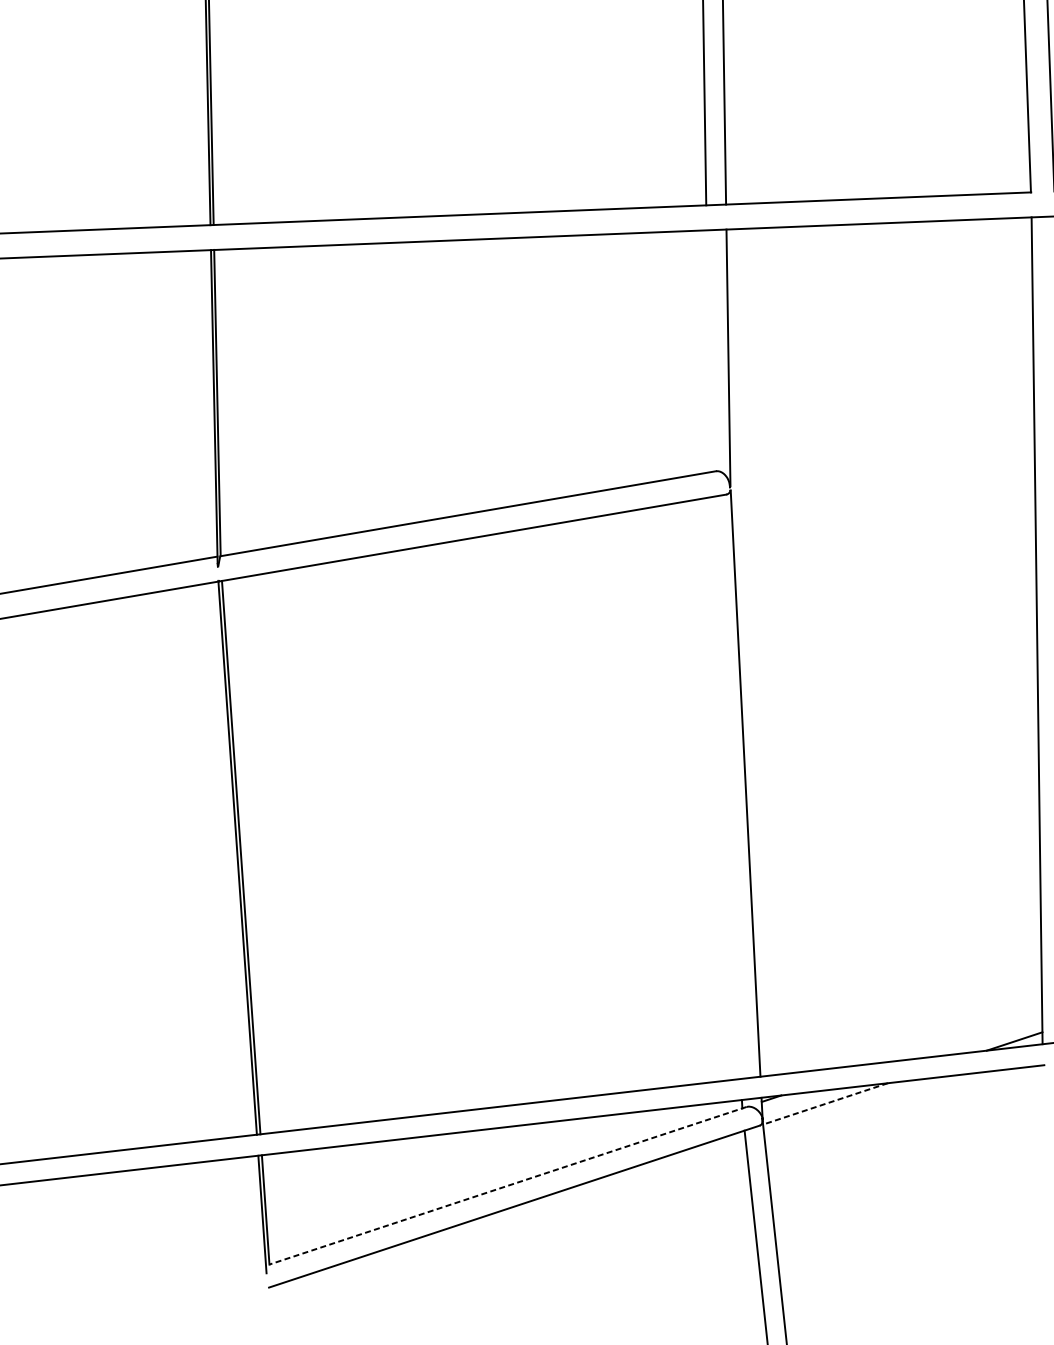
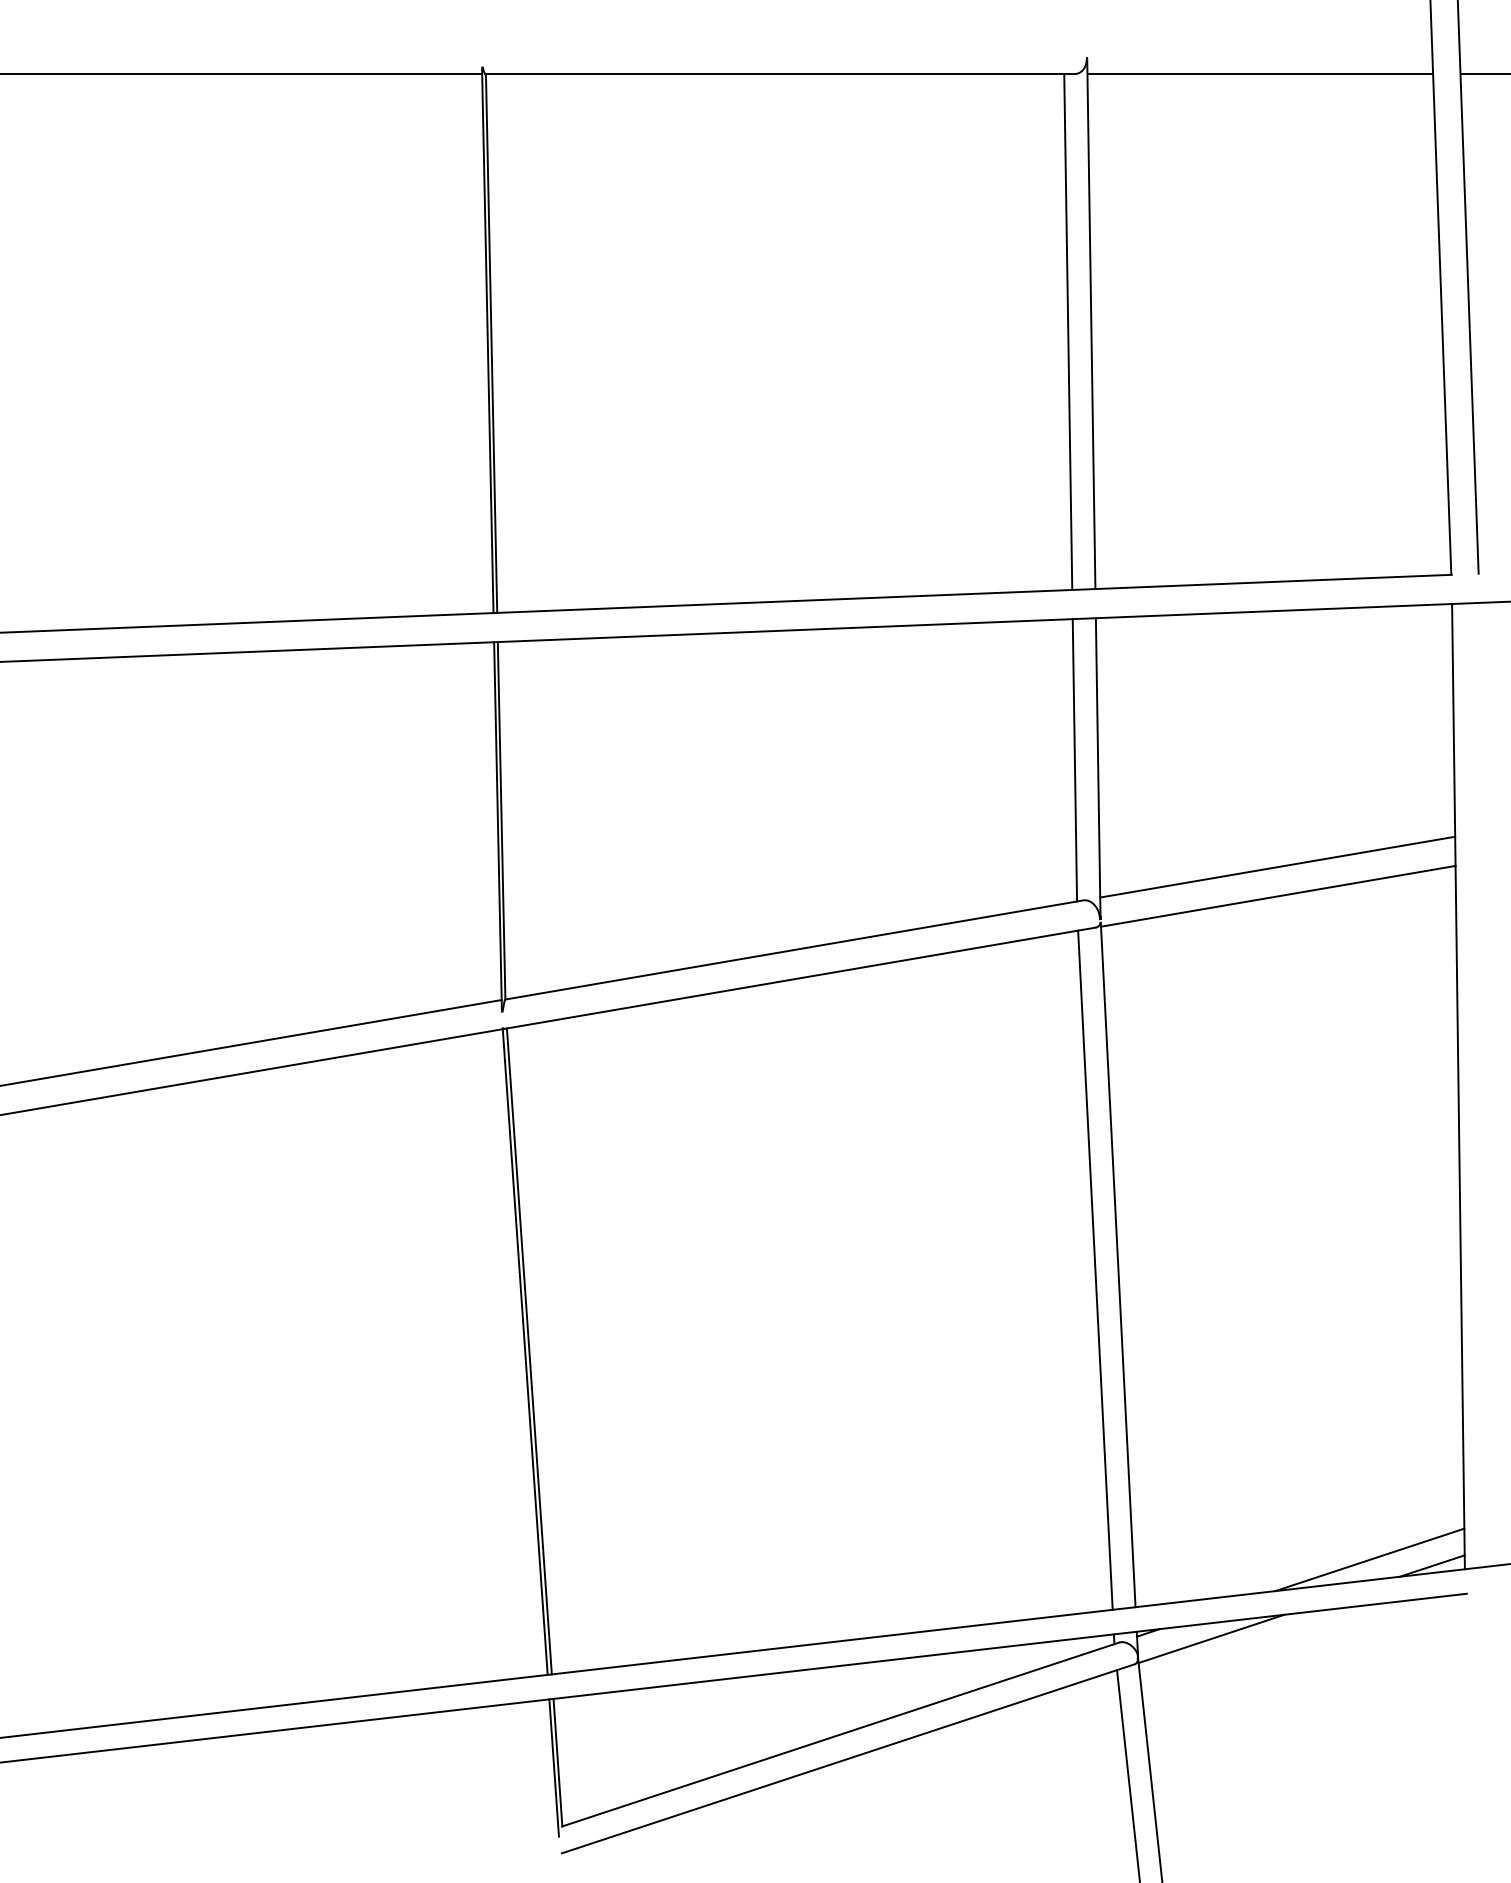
line: (708, 351) -> (1074, 760), added
line: (882, 442) -> (1277, 866), added
line: (882, 467) -> (1277, 895), added
line: (726, 787) -> (1095, 1269), added
line: (960, 1035) -> (1369, 1559), added
line: (825, 1103) -> (1211, 1638), dashed -> solid
line: (507, 1185) -> (840, 1734), dashed -> solid

